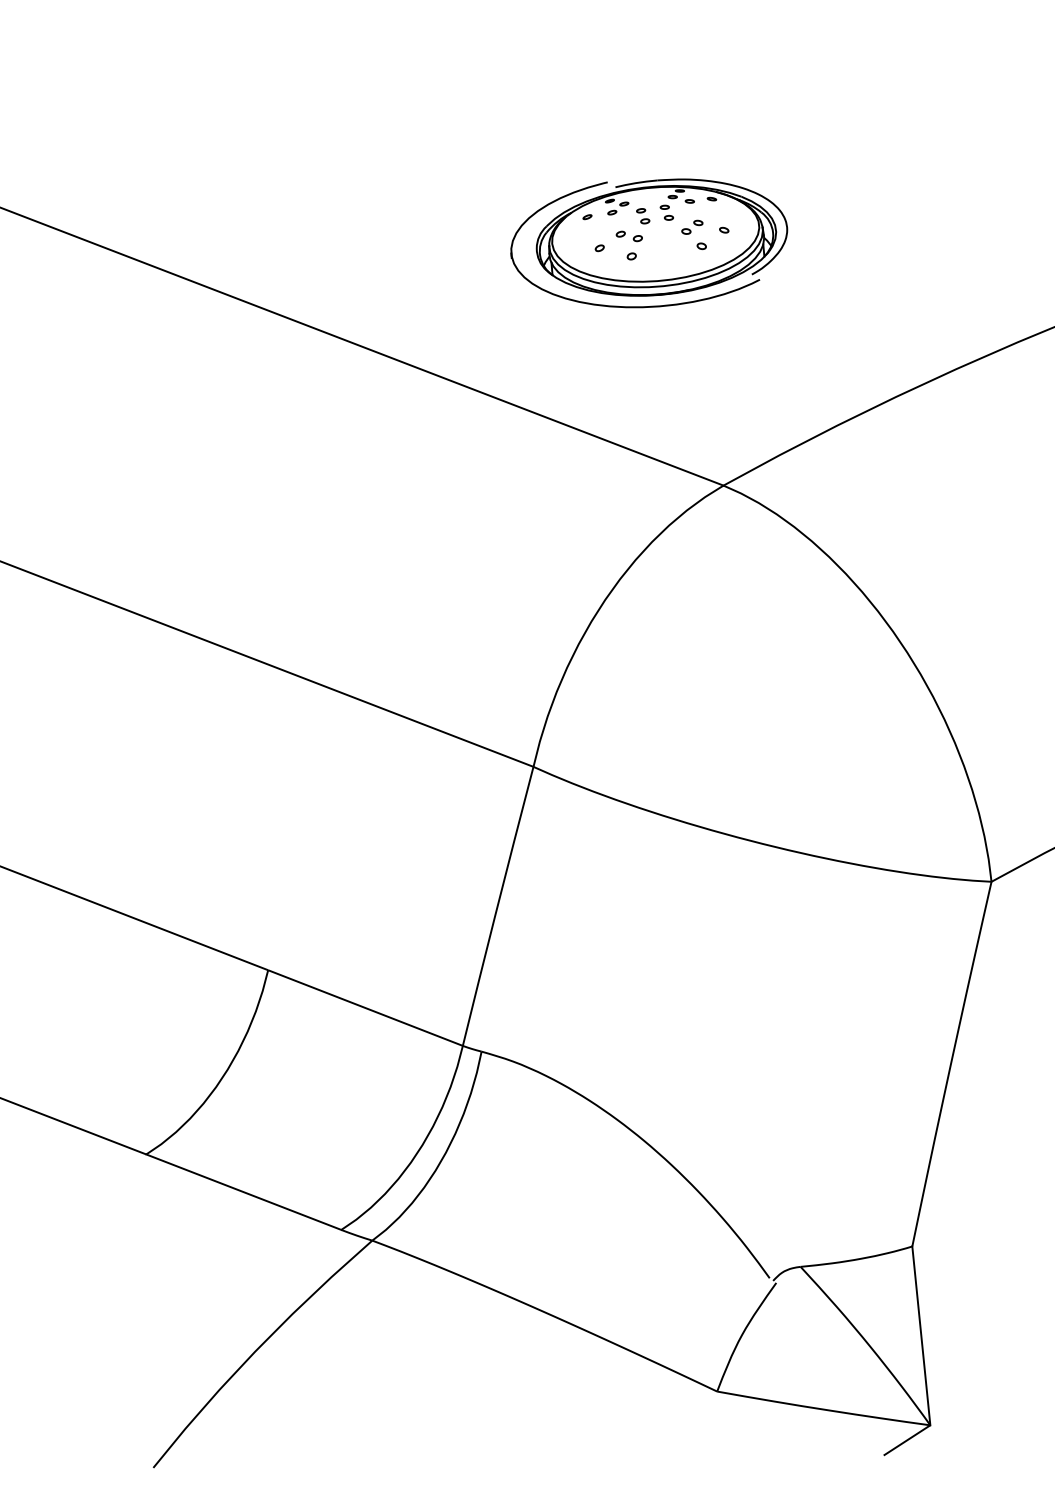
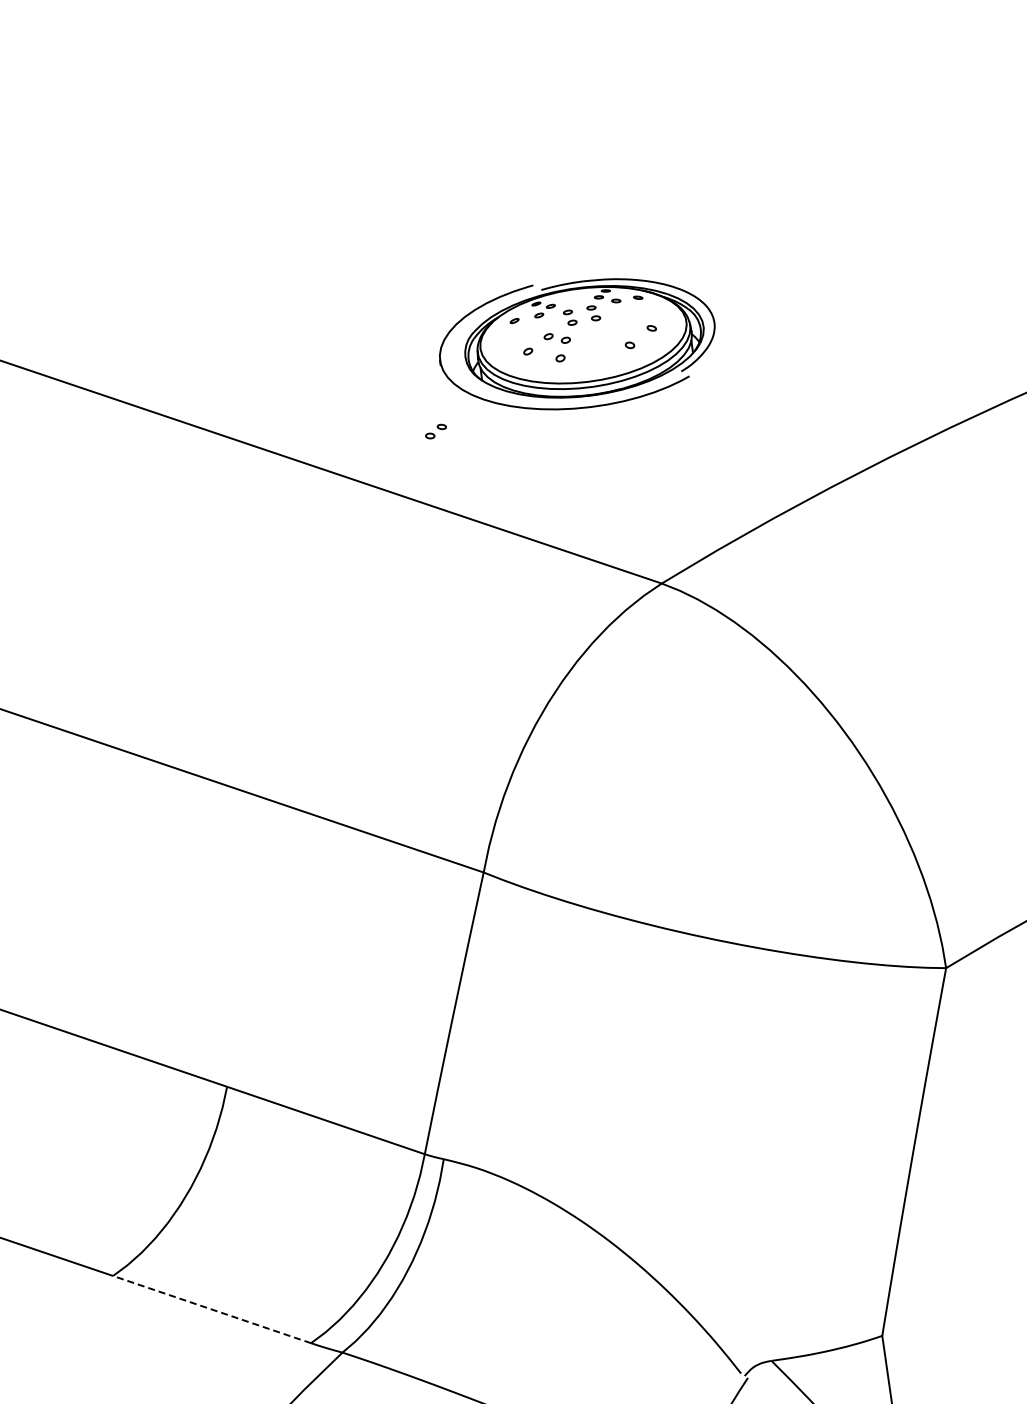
part: (692, 226) -> (436, 430), moved
line: (243, 1192) -> (211, 1309), solid -> dashed

